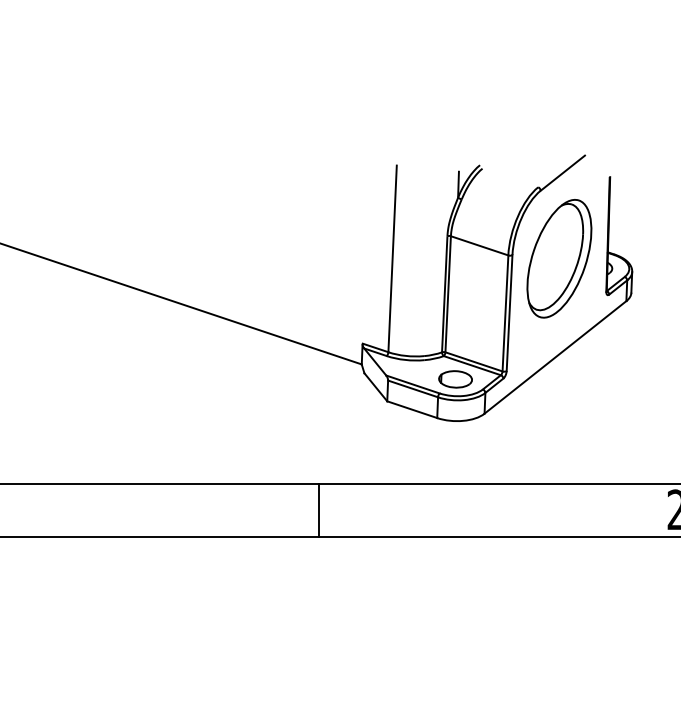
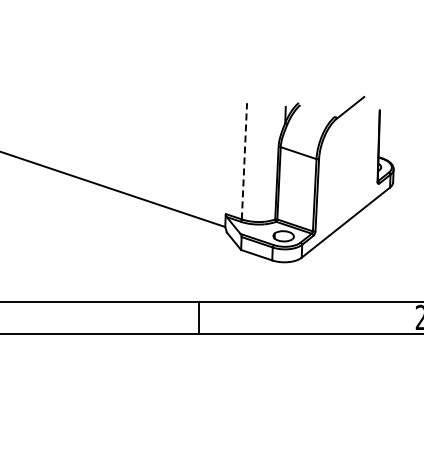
line: (392, 257) -> (244, 160), solid -> dashed
part: (559, 257) -> (348, 160), removed

